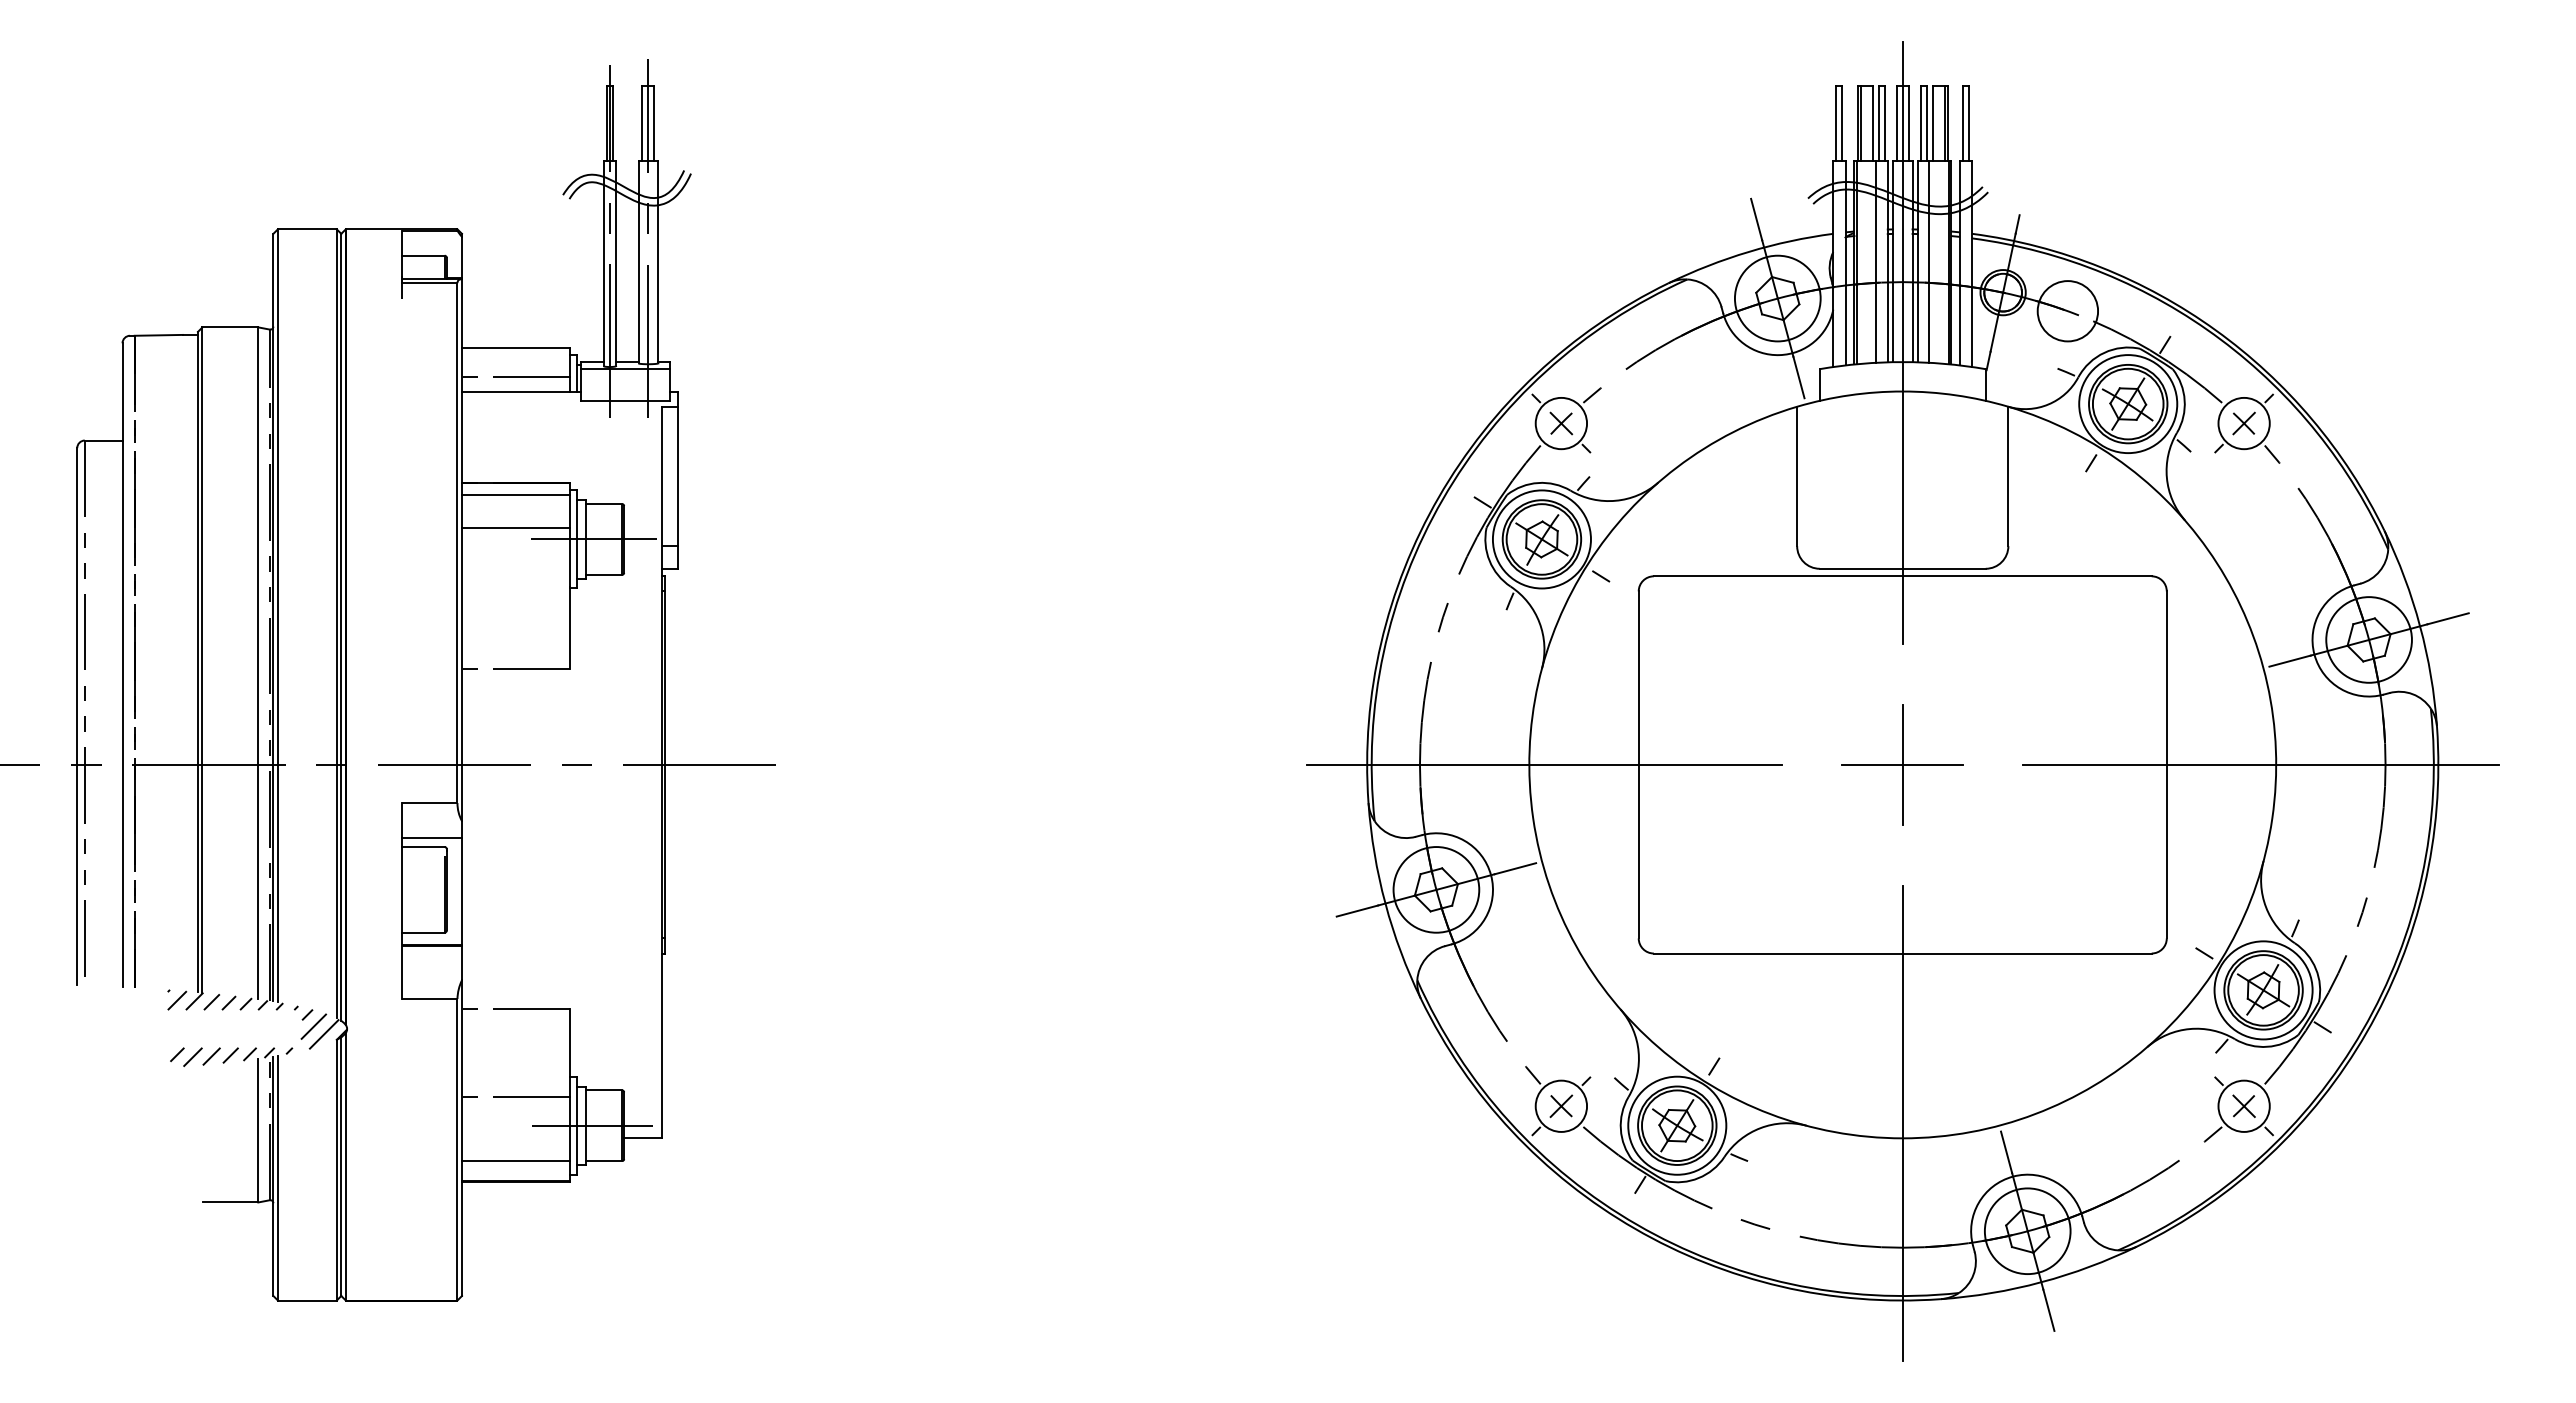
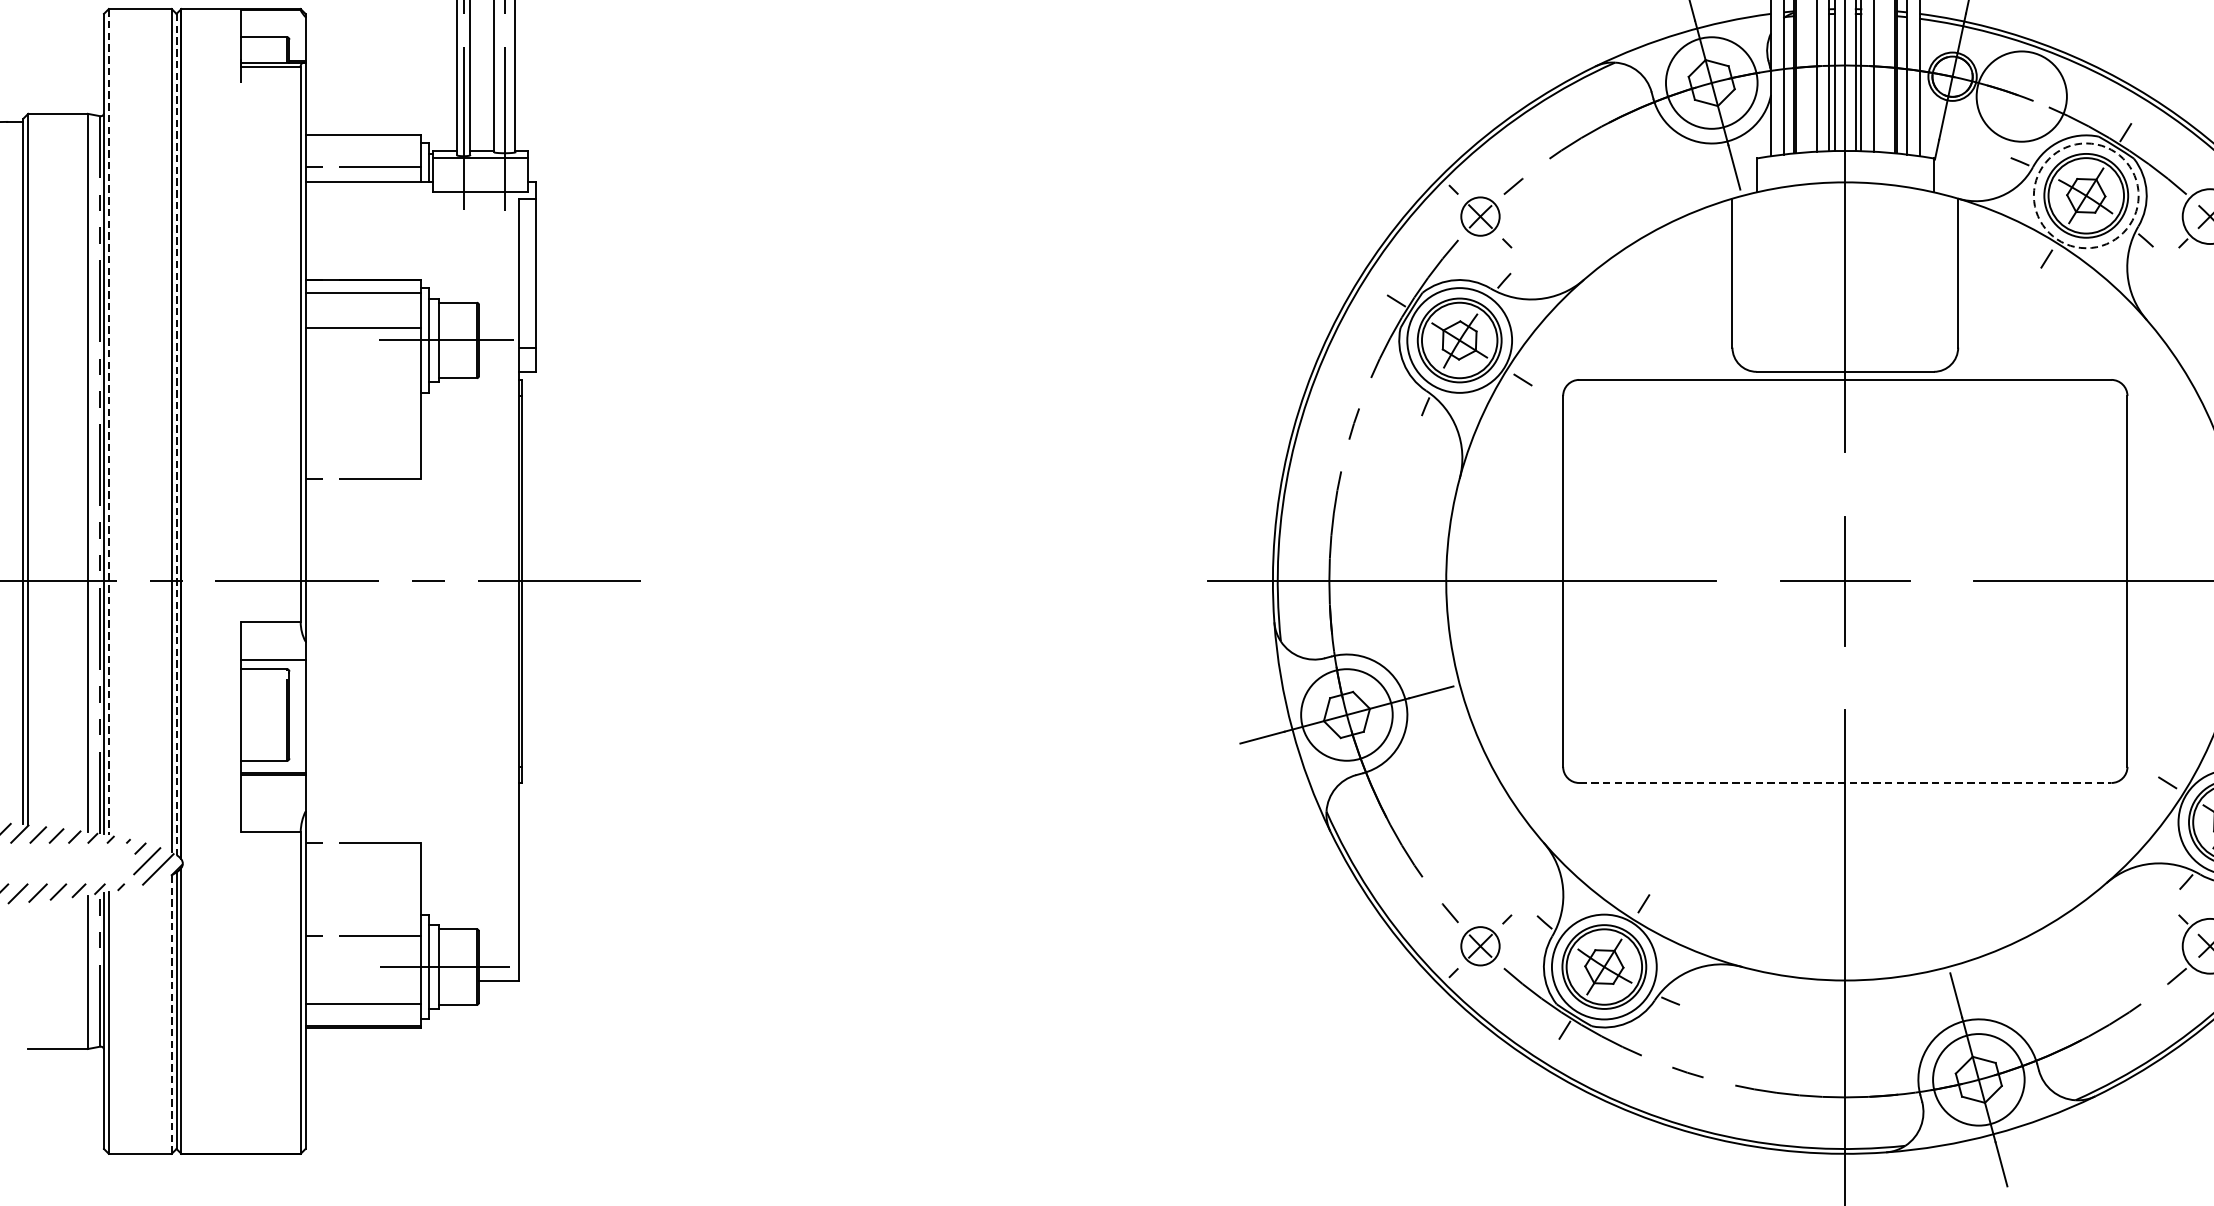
circle: (2067, 311) -> (2021, 96), size x1.4
circle: (2128, 404) -> (2086, 196), solid -> dashed
circle: (1561, 423) -> (1480, 216), size x0.7
line: (277, 616) -> (108, 422), solid -> dashed
line: (341, 627) -> (176, 434), solid -> dashed
line: (1902, 953) -> (1845, 782), solid -> dashed
circle: (1561, 1105) -> (1480, 945), size x0.7
line: (336, 1169) -> (171, 1013), solid -> dashed

